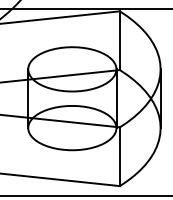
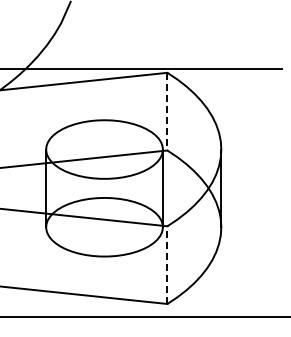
line: (119, 40) -> (167, 111), solid -> dashed
line: (119, 157) -> (167, 265), solid -> dashed

